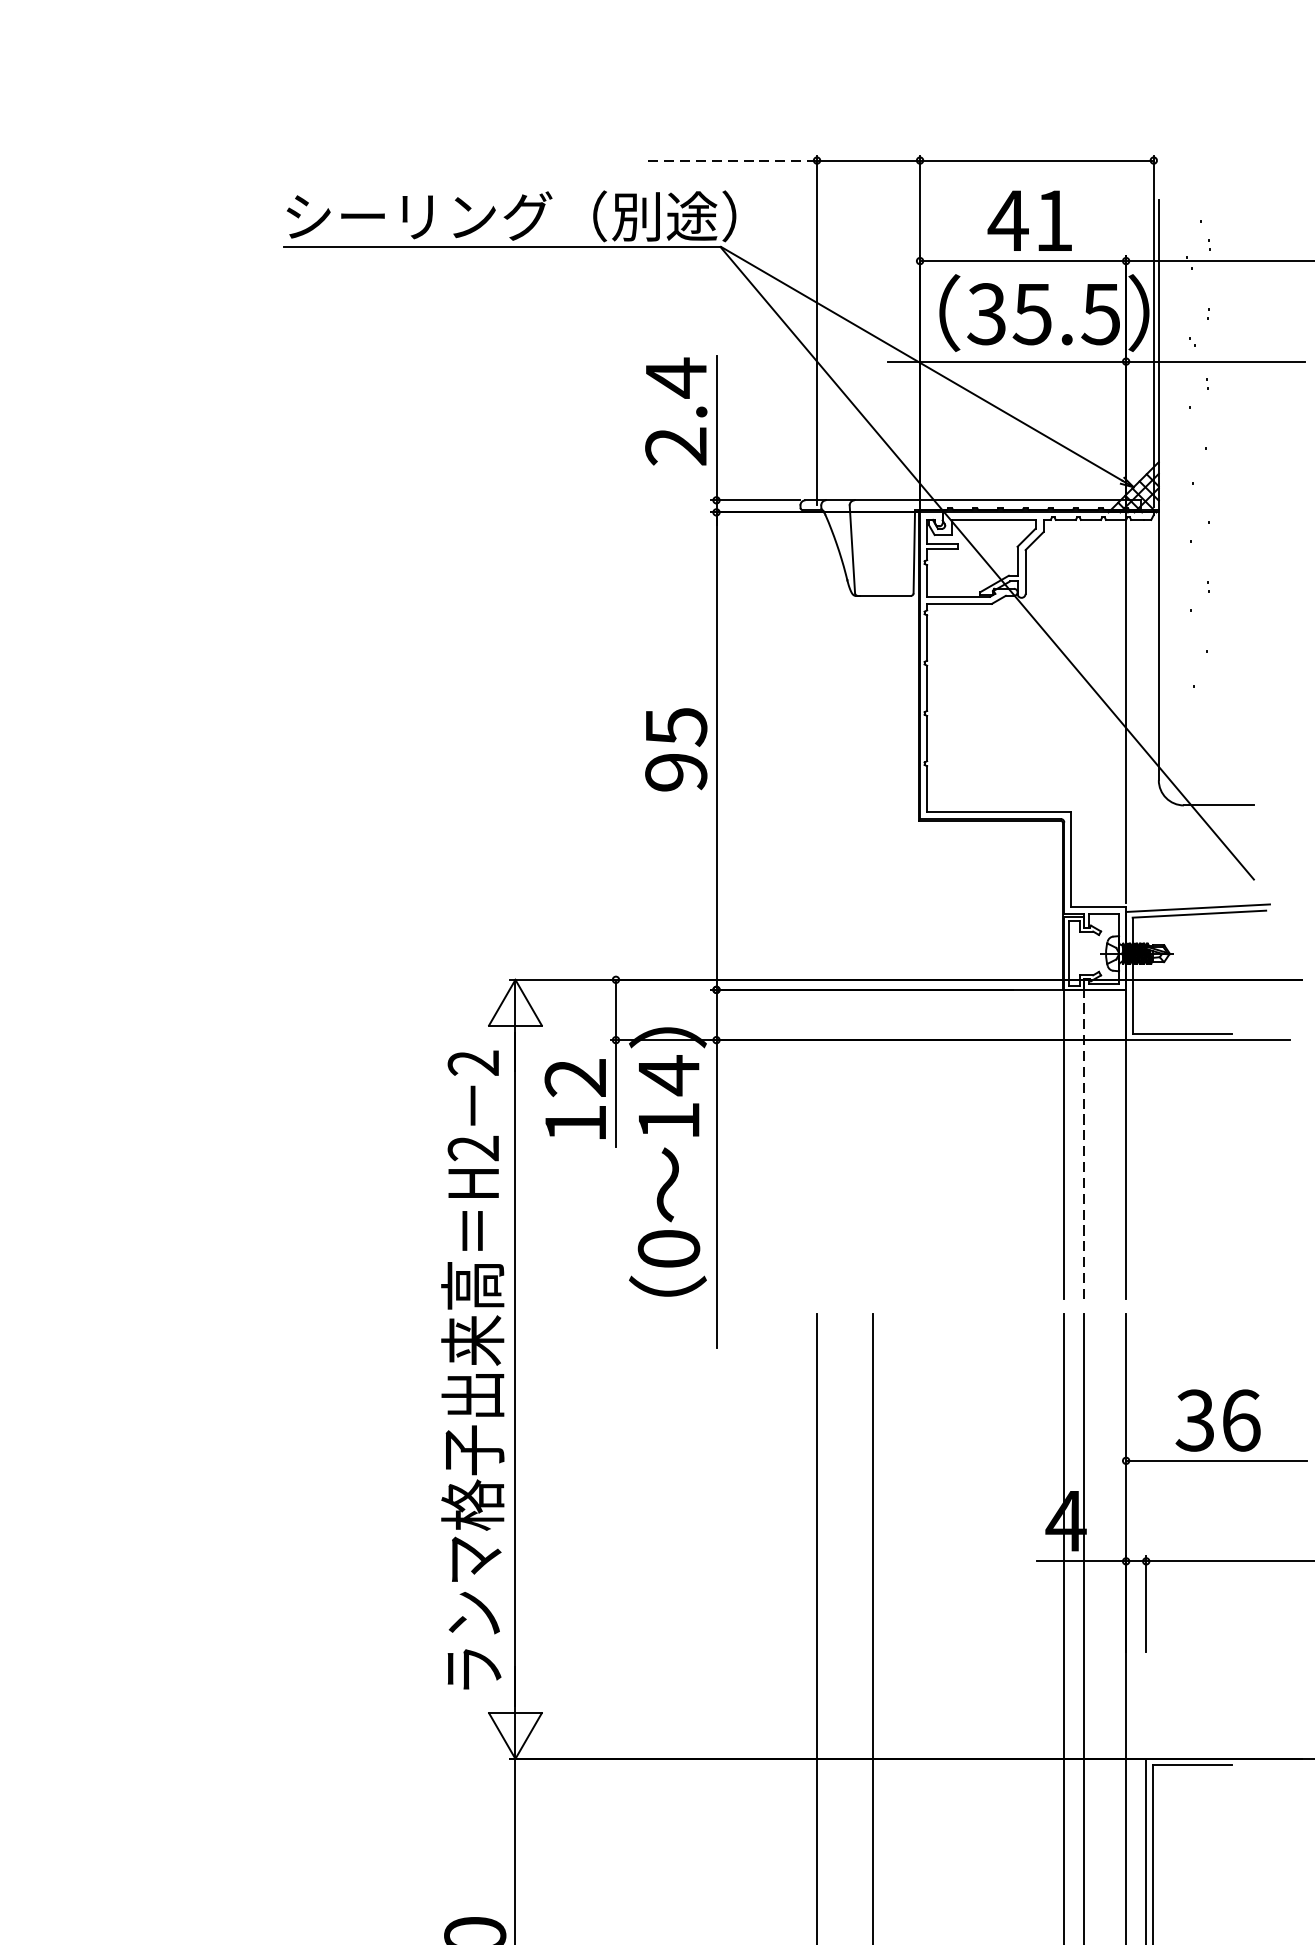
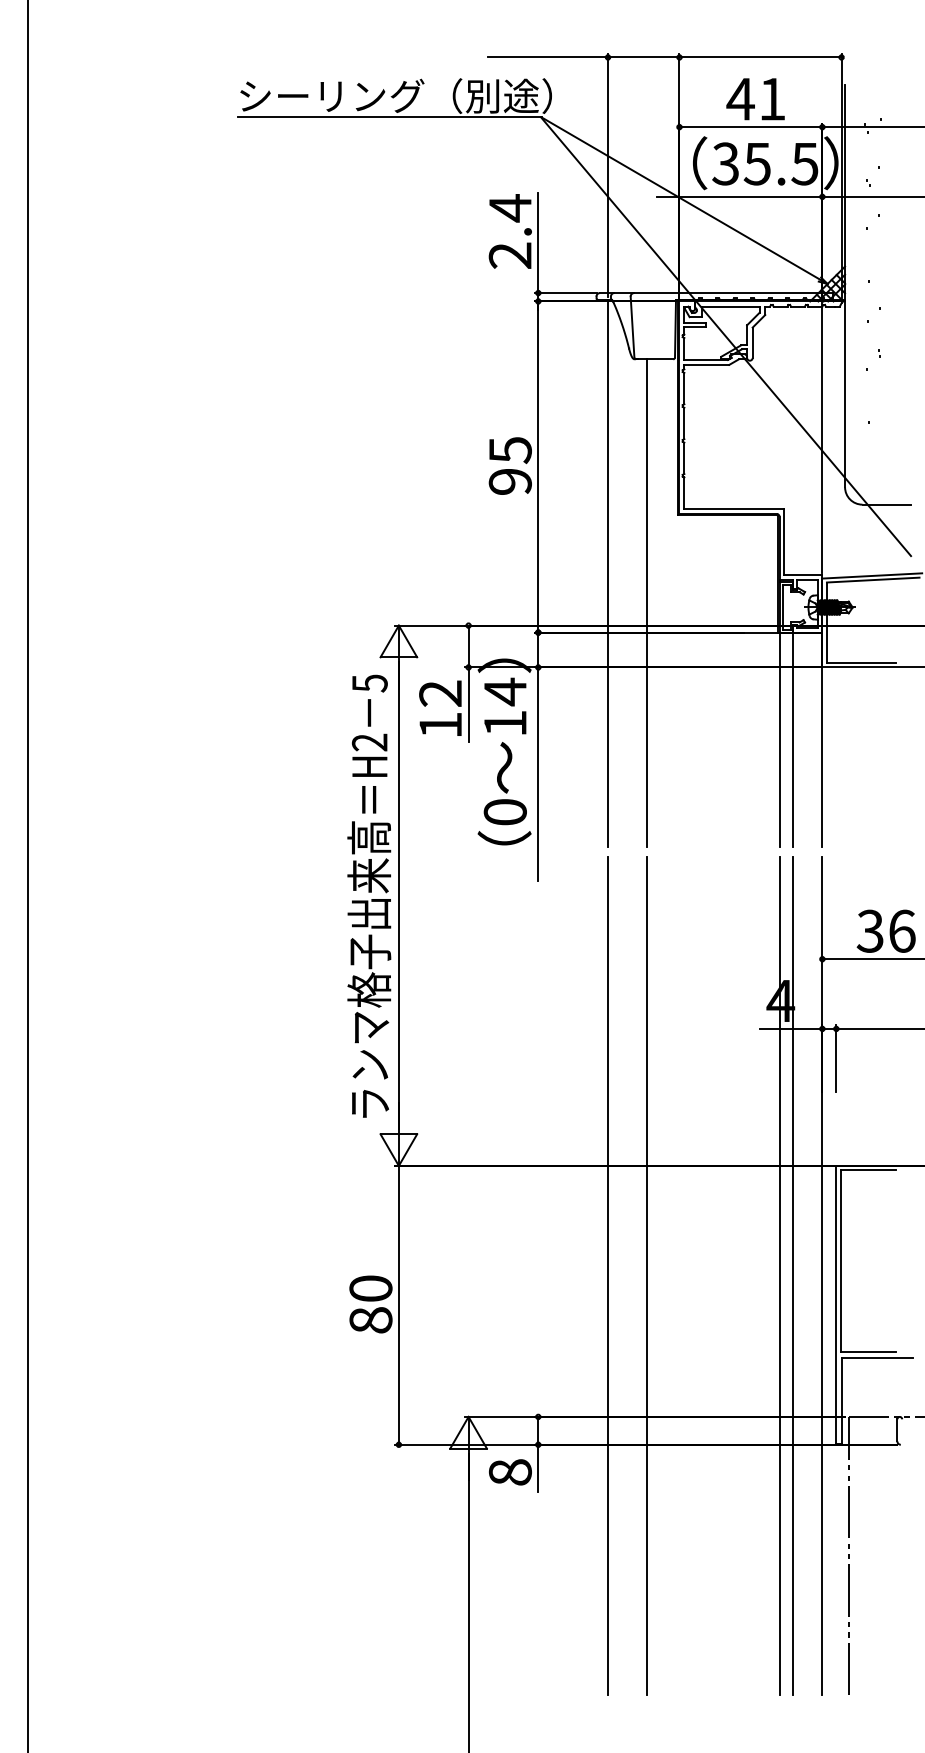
line: (729, 160) -> (547, 57), dashed -> solid
line: (817, 904) -> (608, 573), added
line: (873, 946) -> (647, 602), added
text: (473, 1063) -> (369, 683), 2 -> 5
line: (1084, 1144) -> (793, 739), dashed -> solid

